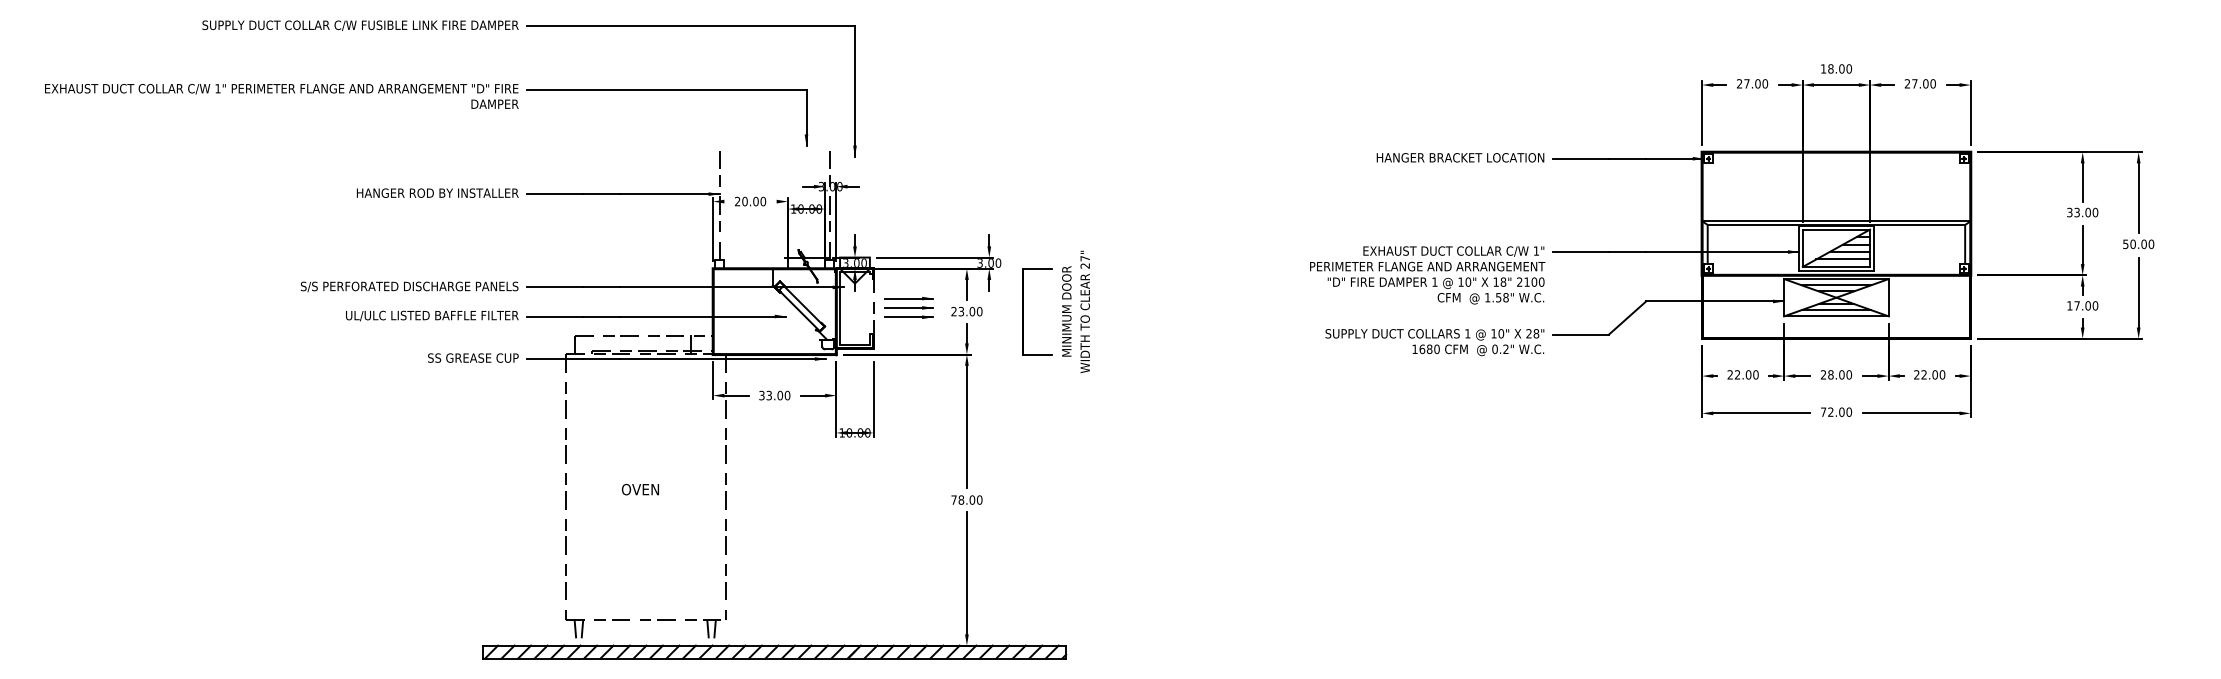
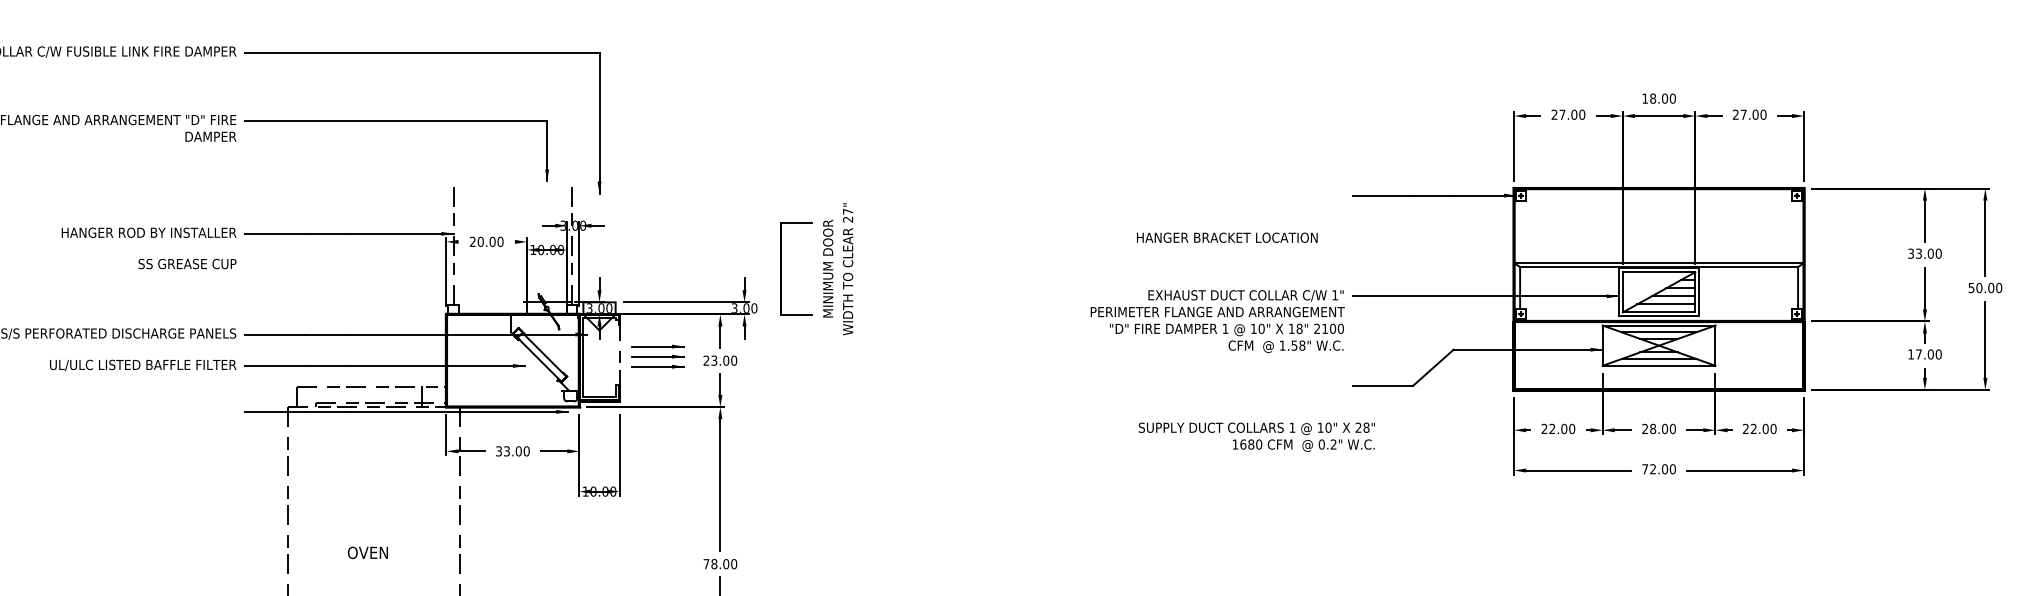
text: (1460, 157) -> (1227, 237), moved
part: (1062, 311) -> (823, 268), moved
text: (1434, 342) -> (1256, 437), moved
text: (473, 357) -> (187, 263), moved

